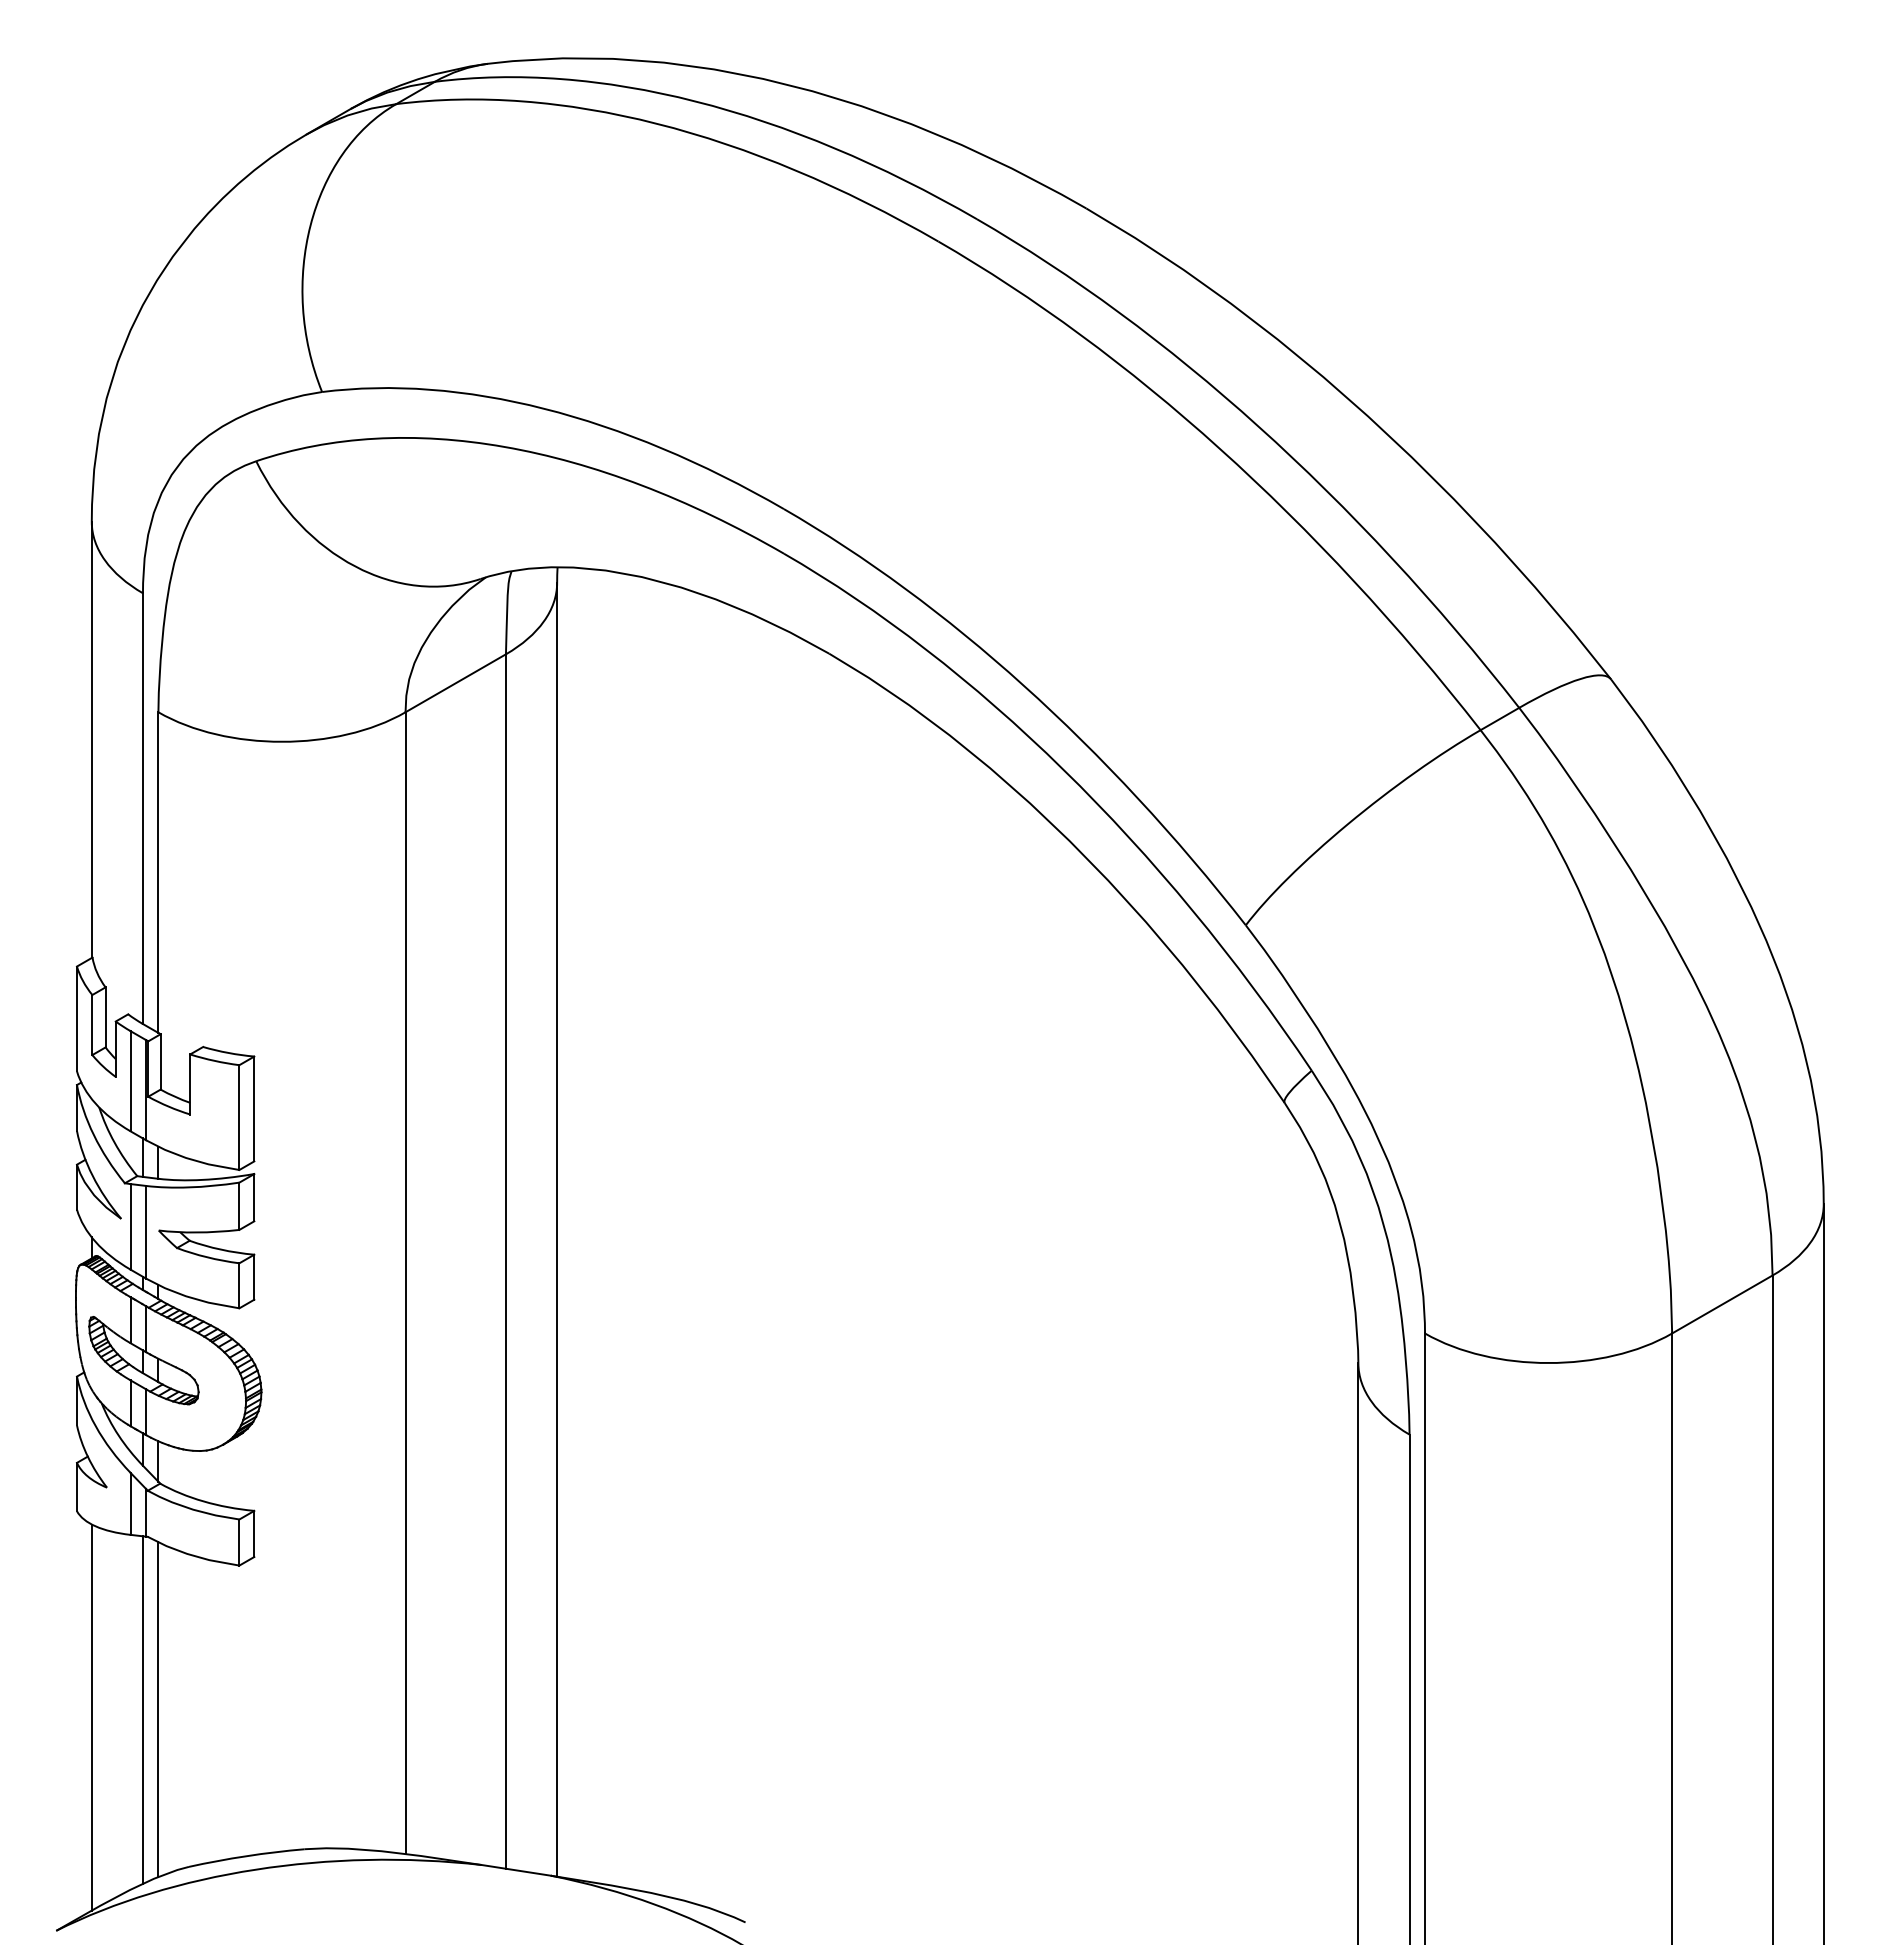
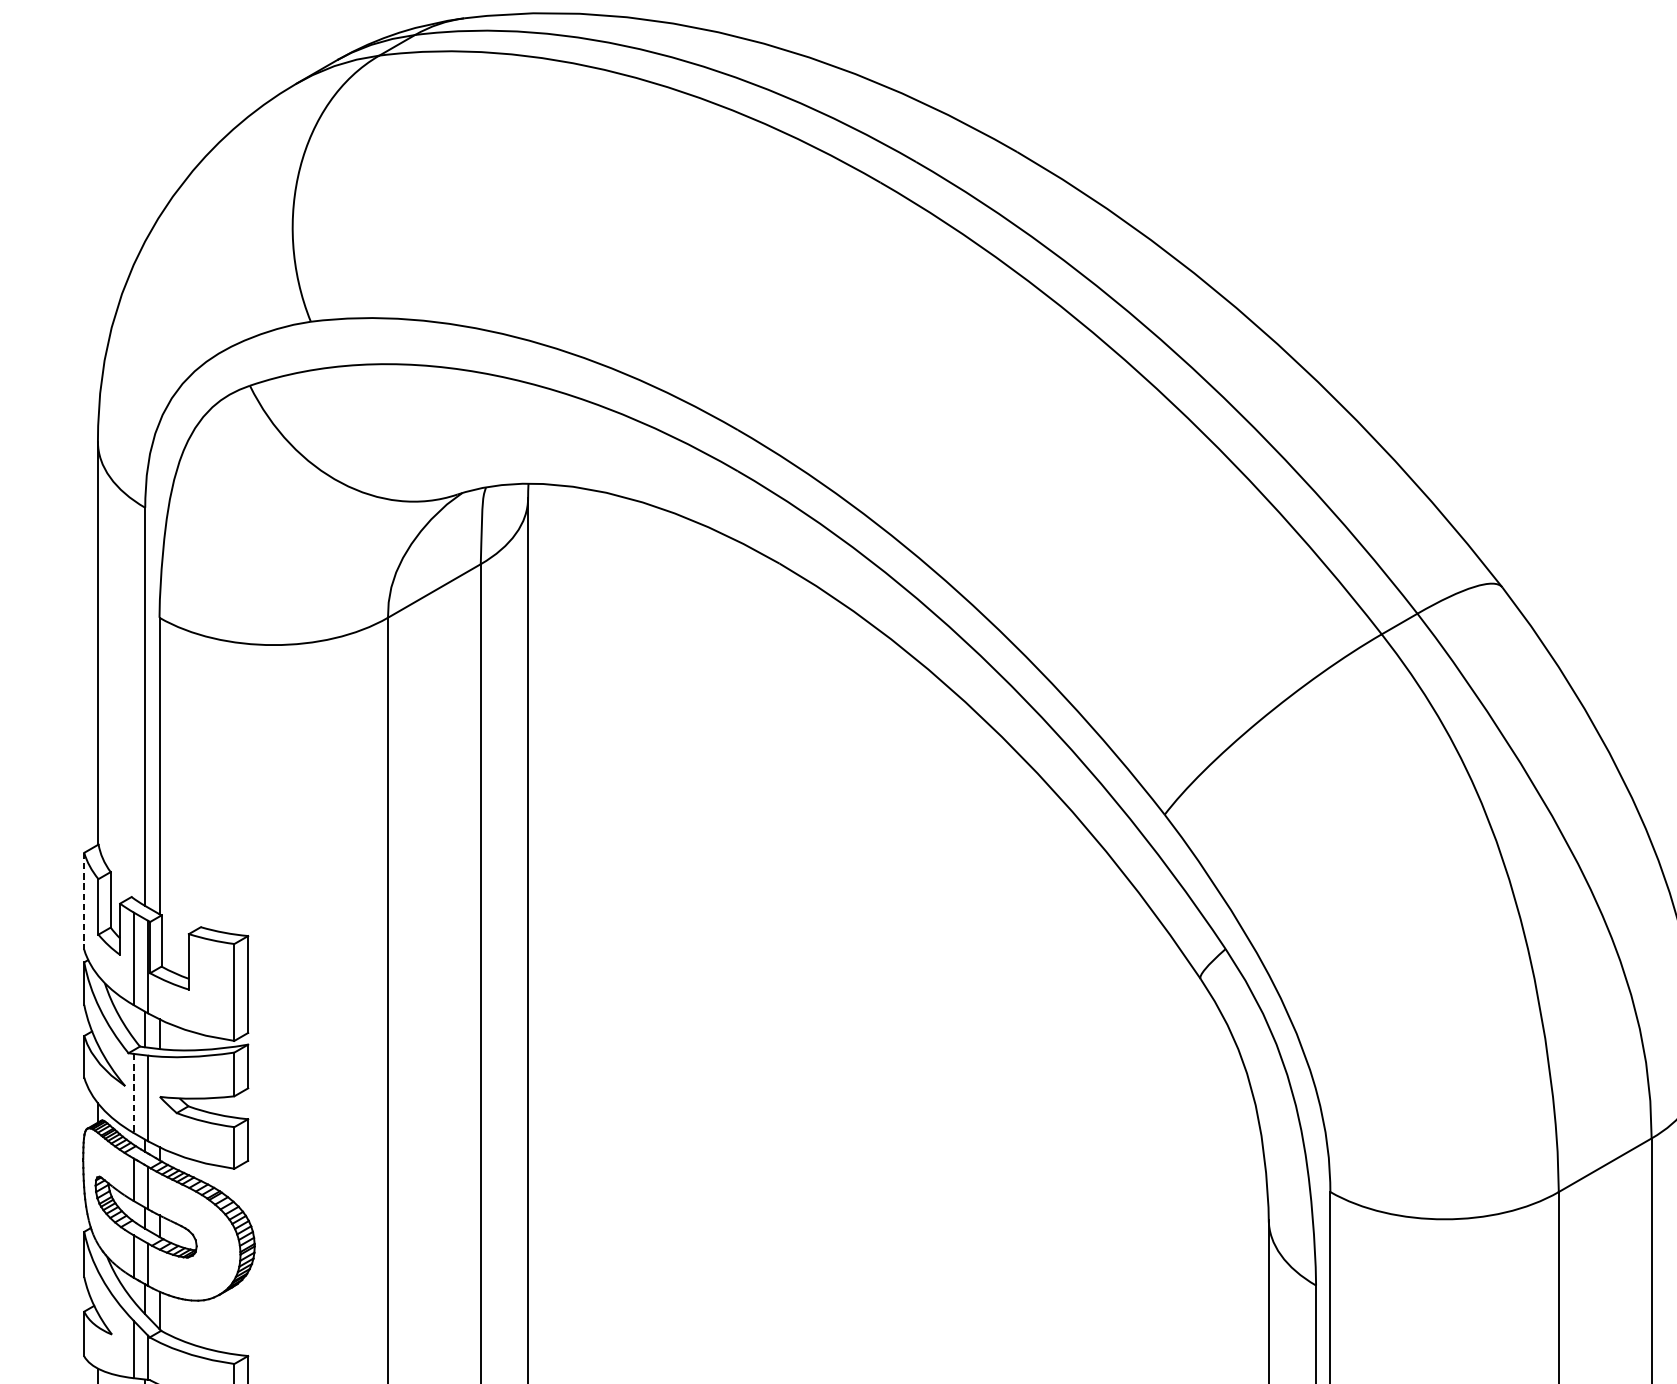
line: (77, 1019) -> (84, 901), solid -> dashed
line: (130, 1226) -> (133, 1093), solid -> dashed

